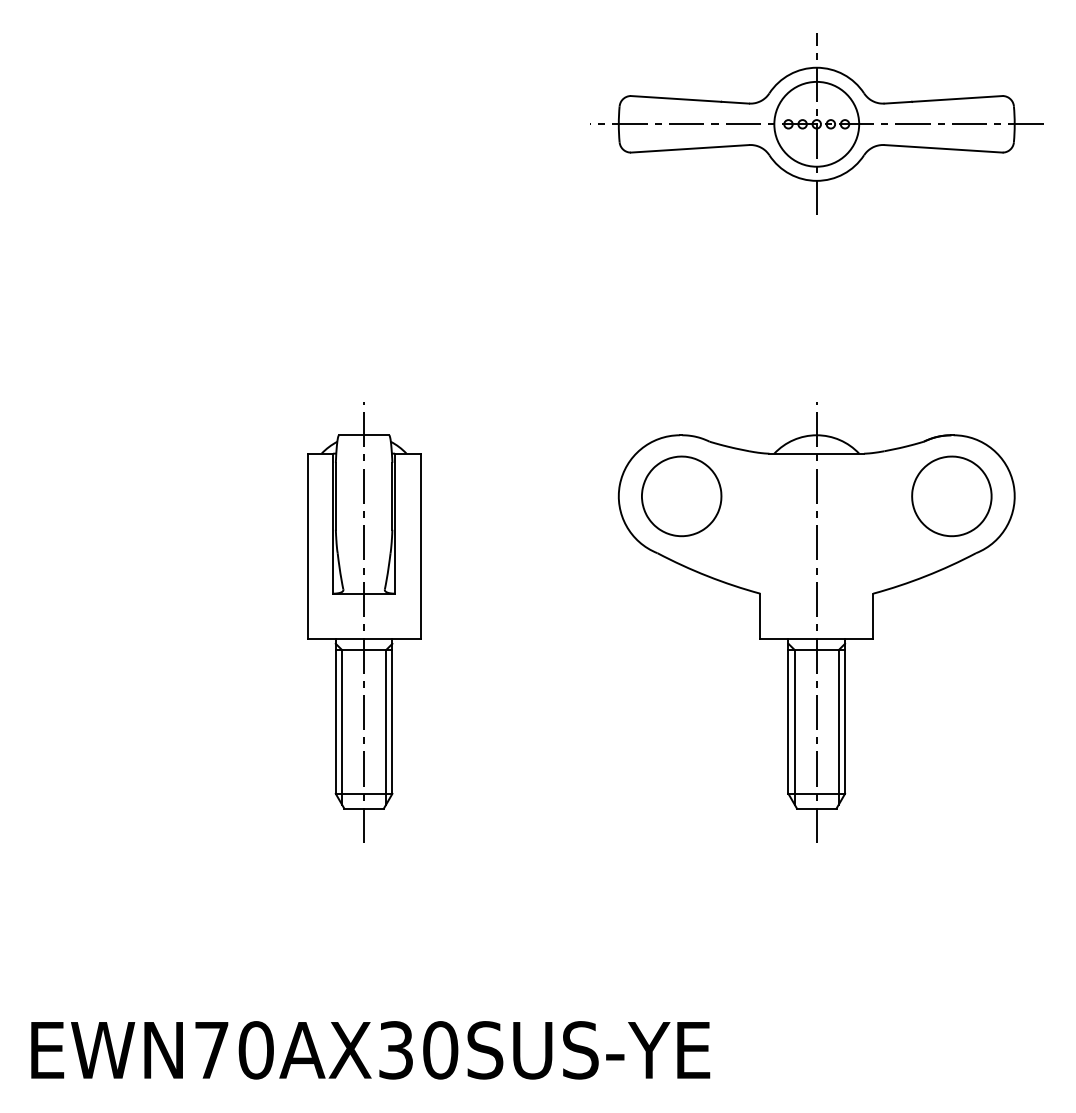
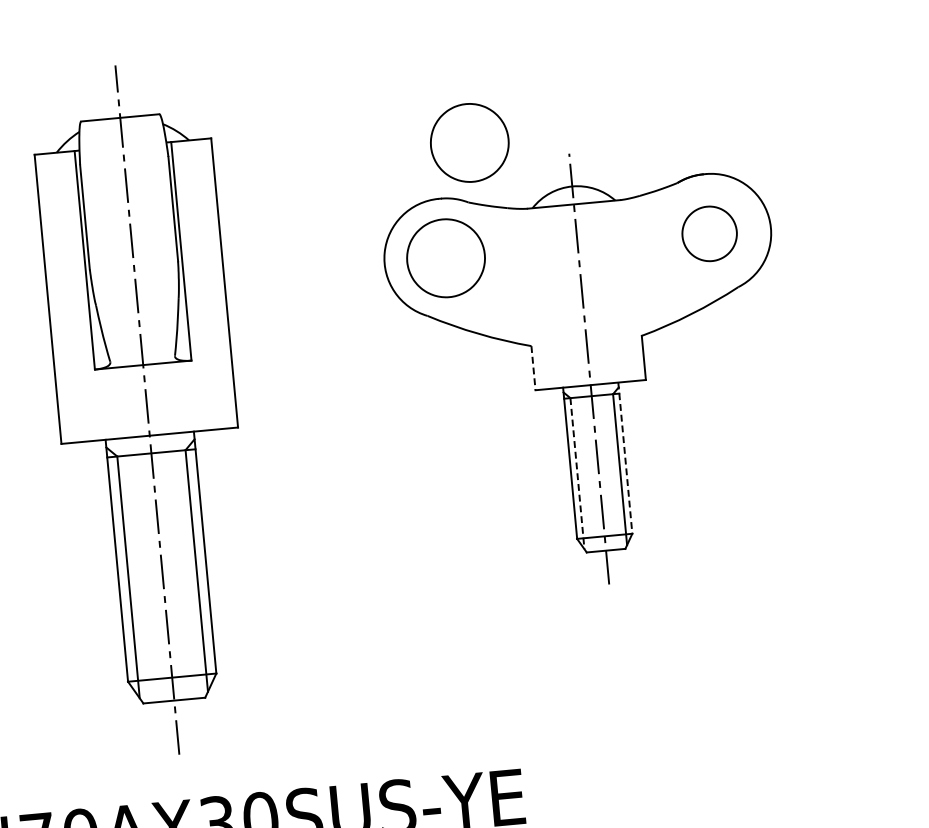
part: (716, 381) -> (469, 143), added
part: (951, 496) -> (709, 234), size x0.7
line: (760, 616) -> (533, 368), solid -> dashed
part: (364, 622) -> (148, 410), size x1.6
line: (845, 716) -> (625, 458), solid -> dashed
line: (794, 728) -> (577, 474), solid -> dashed

